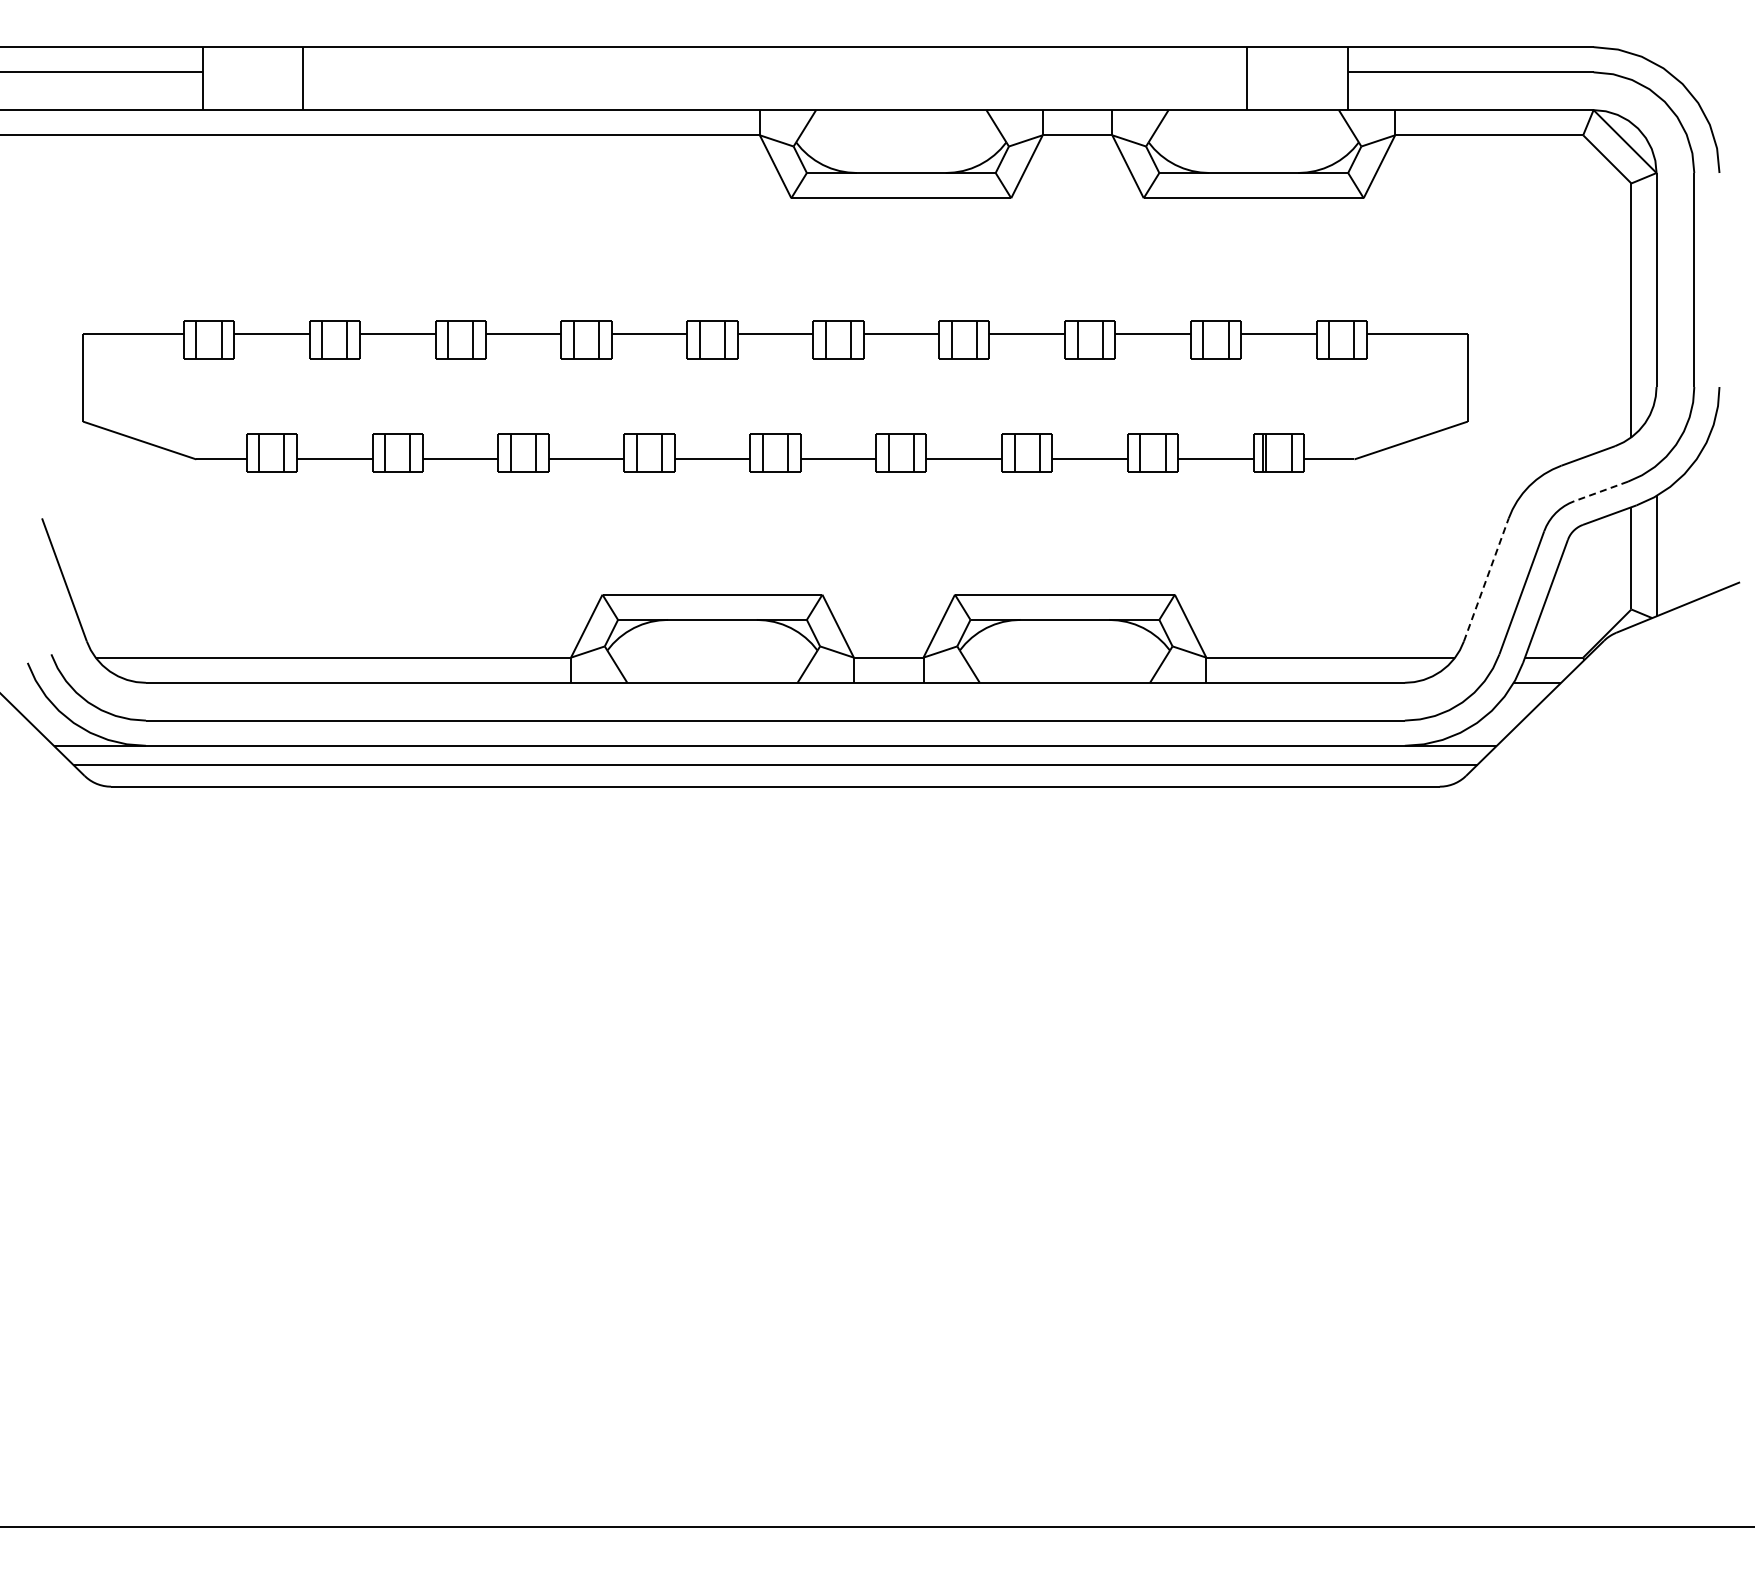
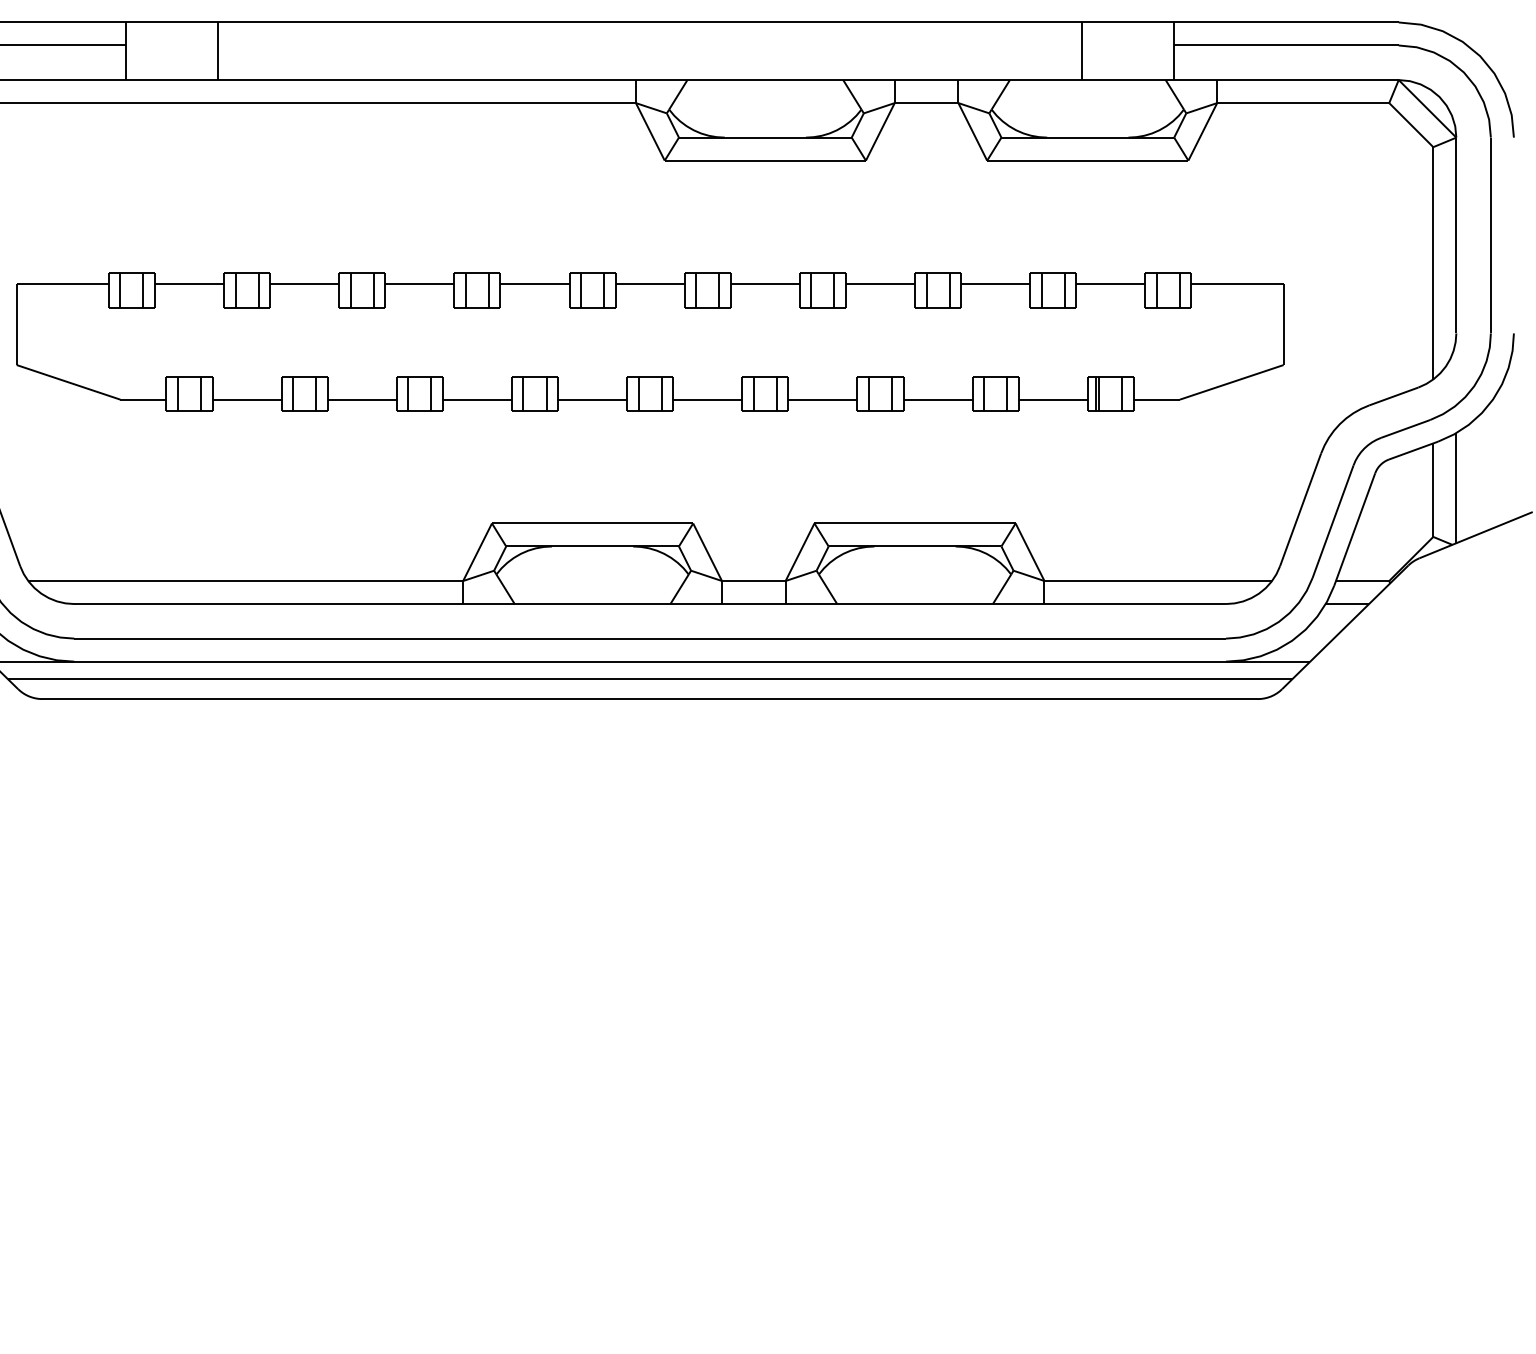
line: (1601, 491) -> (1405, 428), dashed -> solid
line: (1486, 579) -> (1300, 509), dashed -> solid

